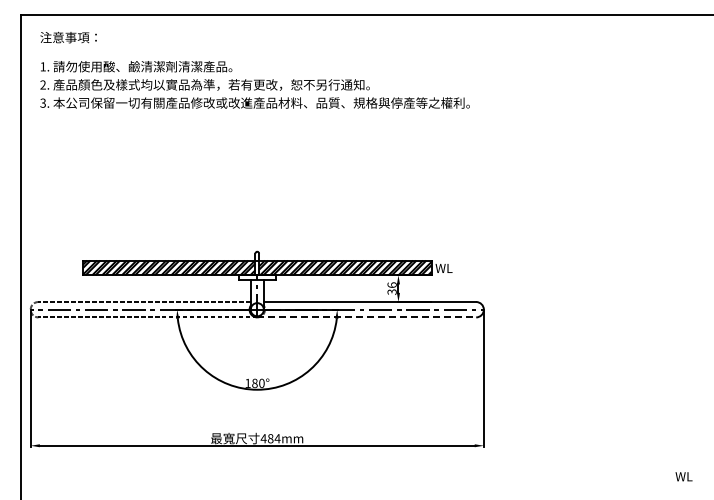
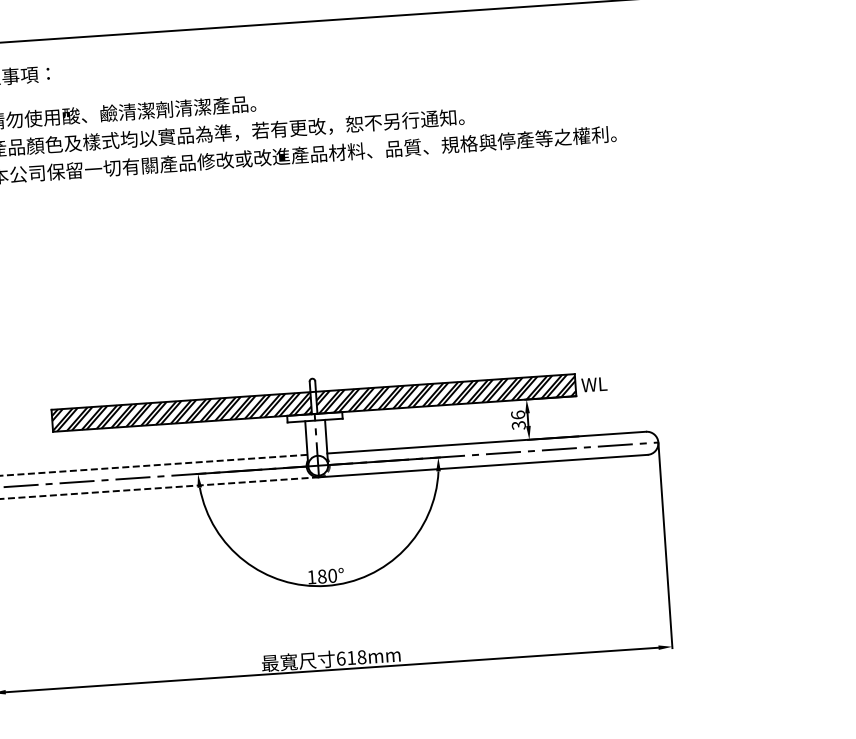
line: (367, 317) -> (484, 466), dashed -> solid
text: (270, 438) -> (351, 657), 484mm -> 618mm

